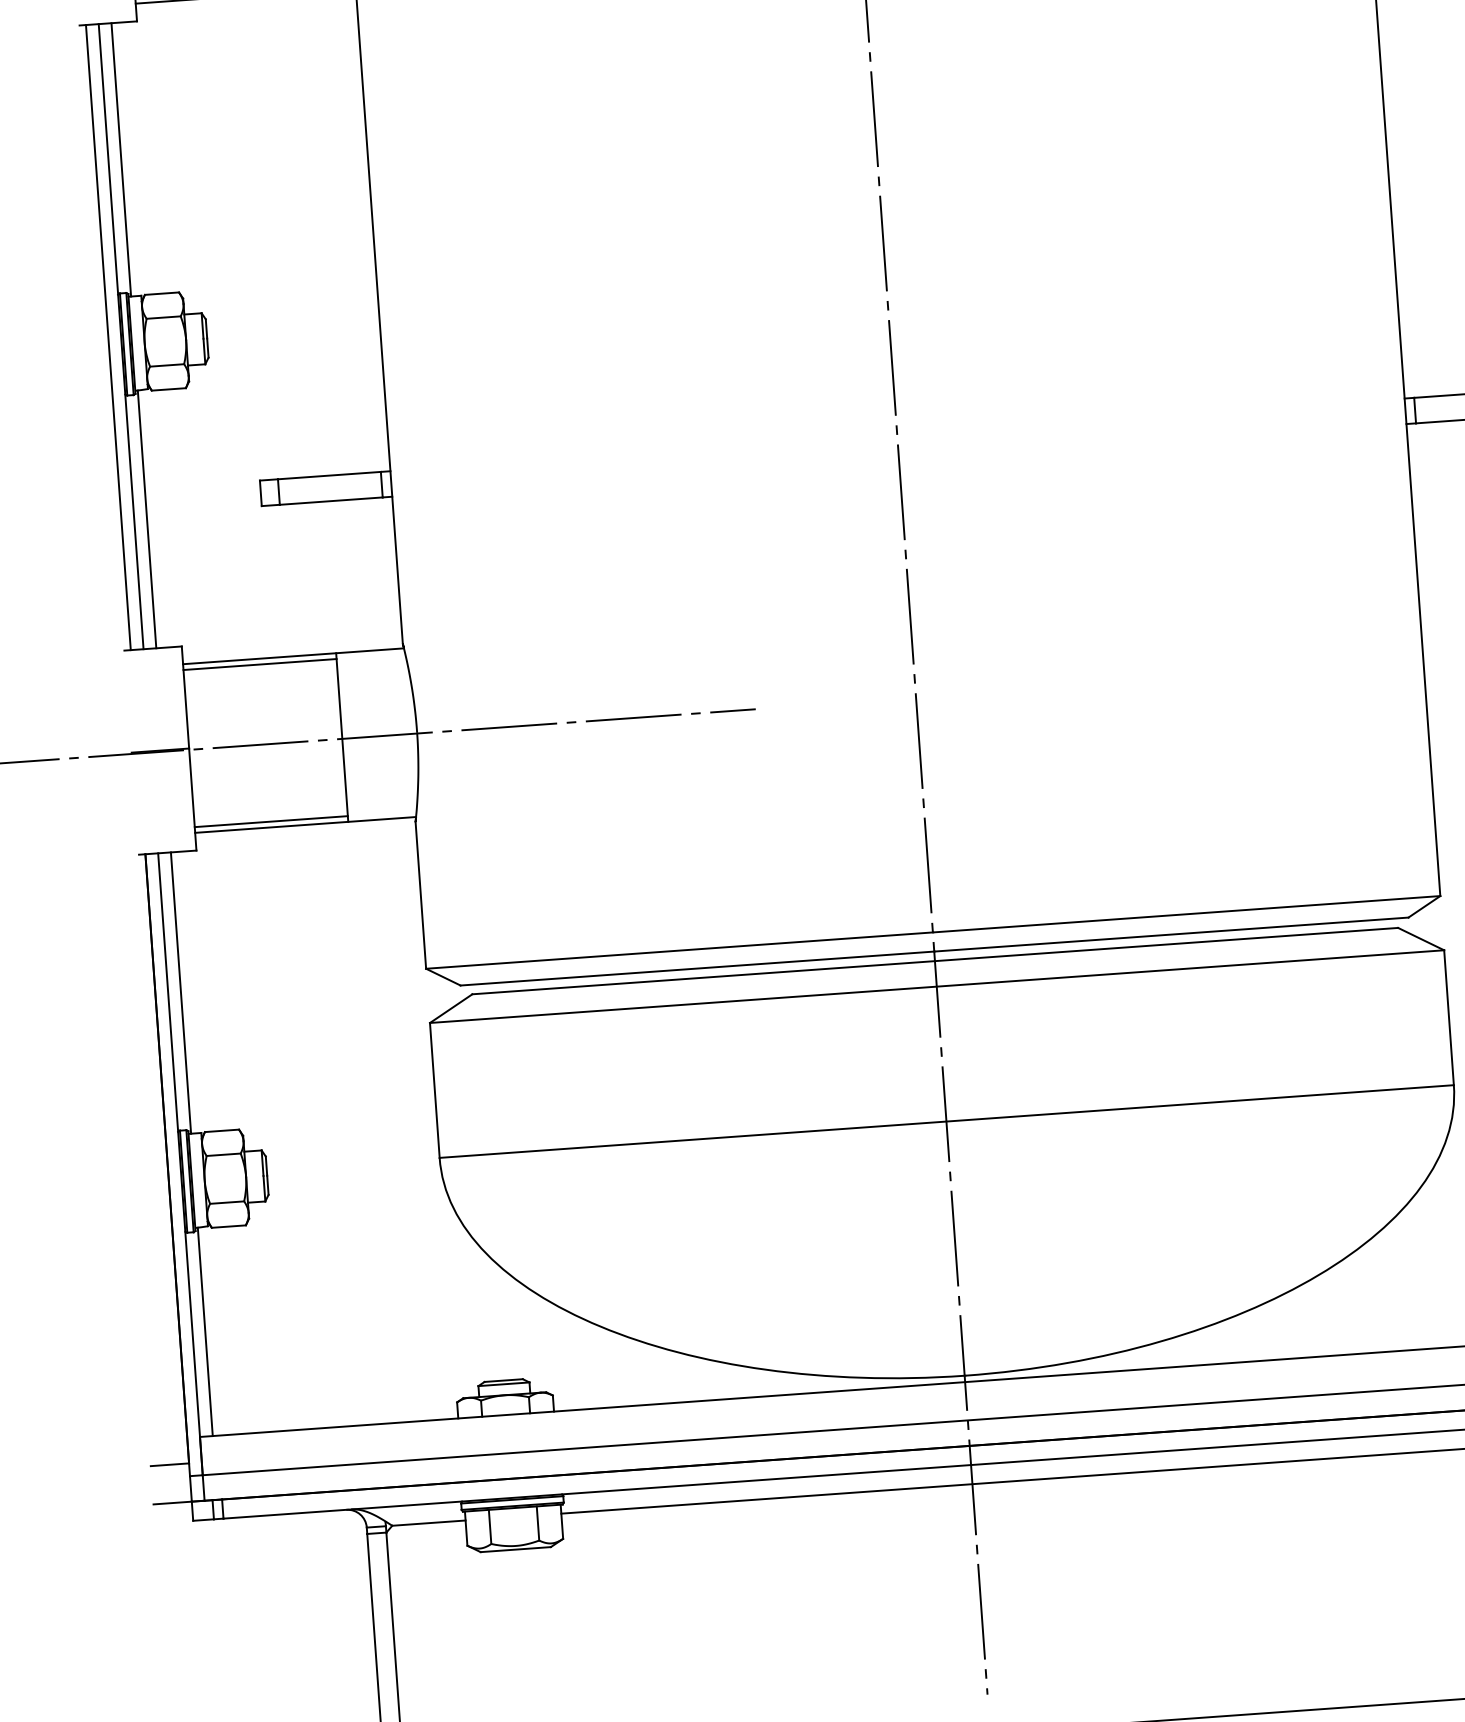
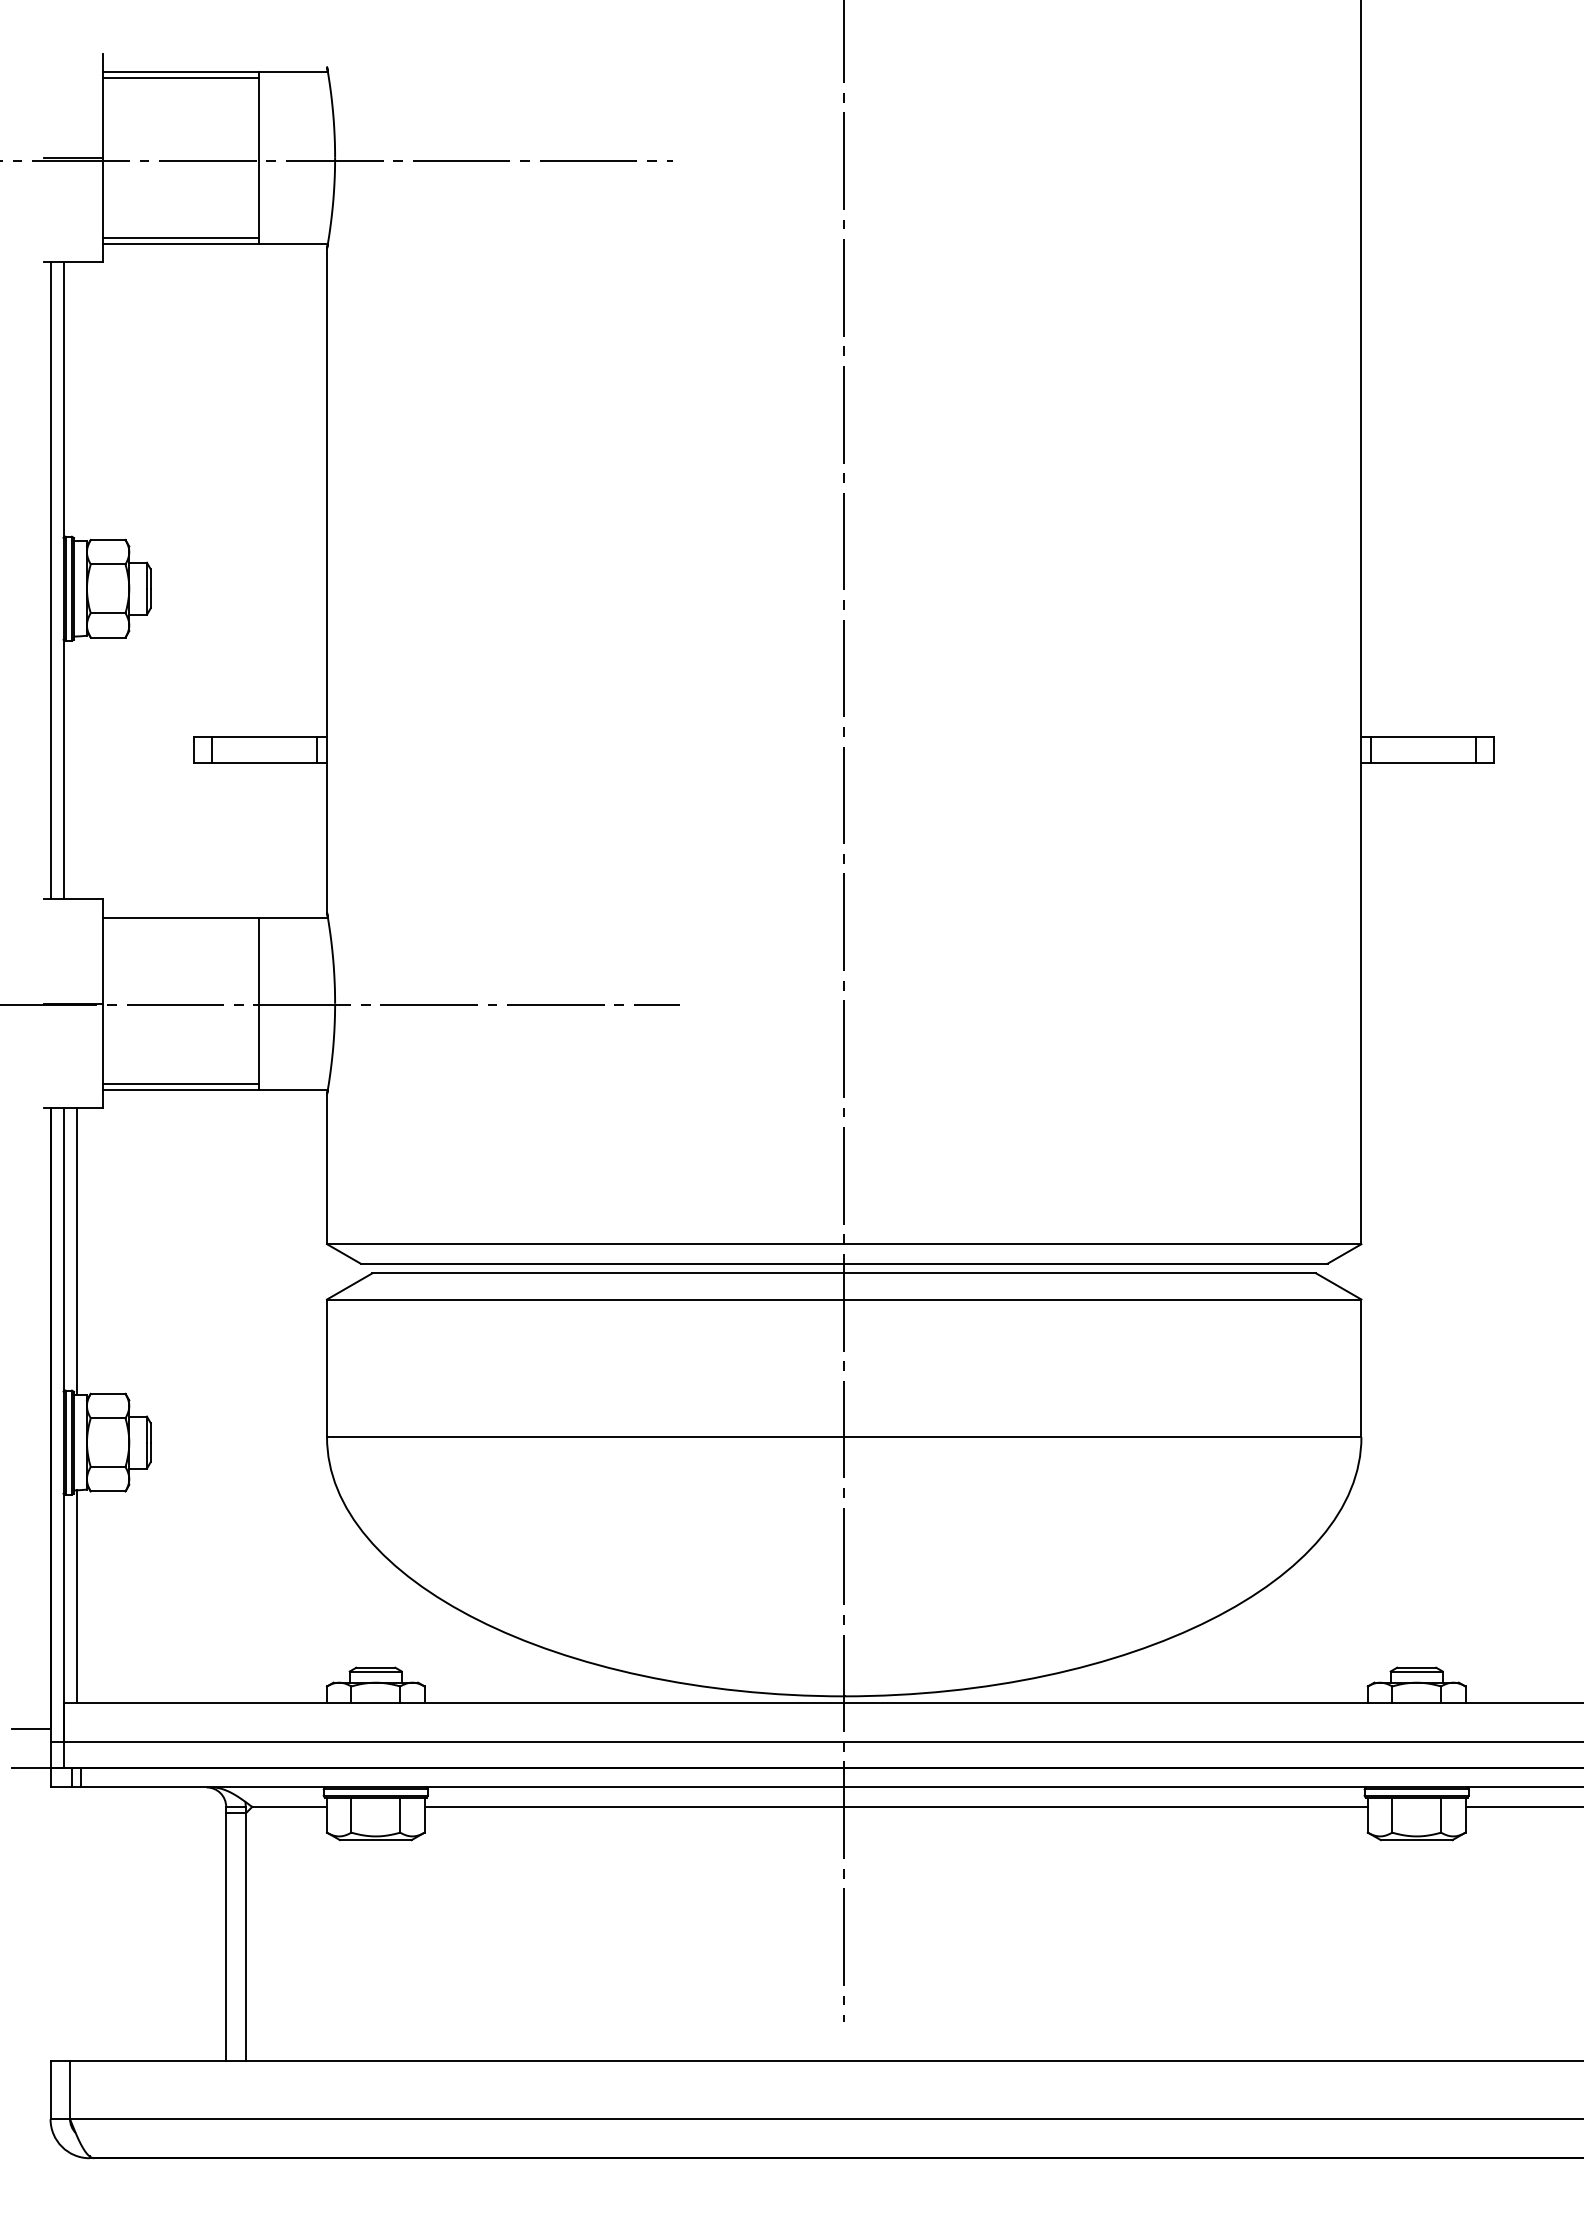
line: (121, 159) -> (76, 400), removed
line: (146, 518) -> (76, 767), removed
line: (259, 664) -> (180, 923), removed

